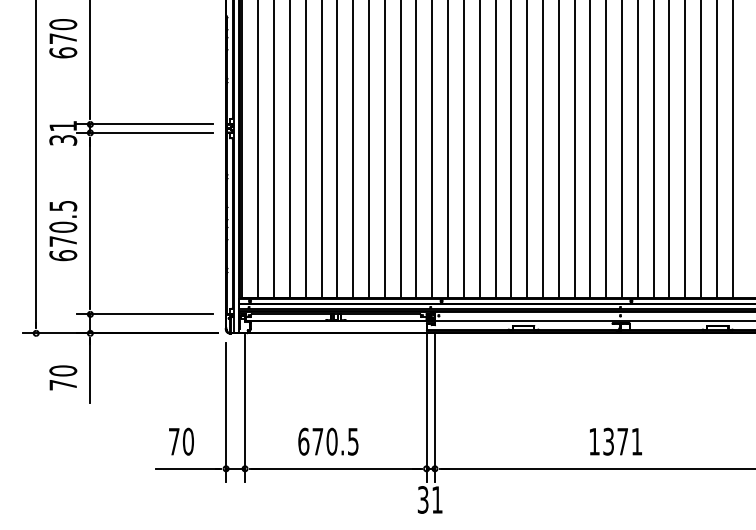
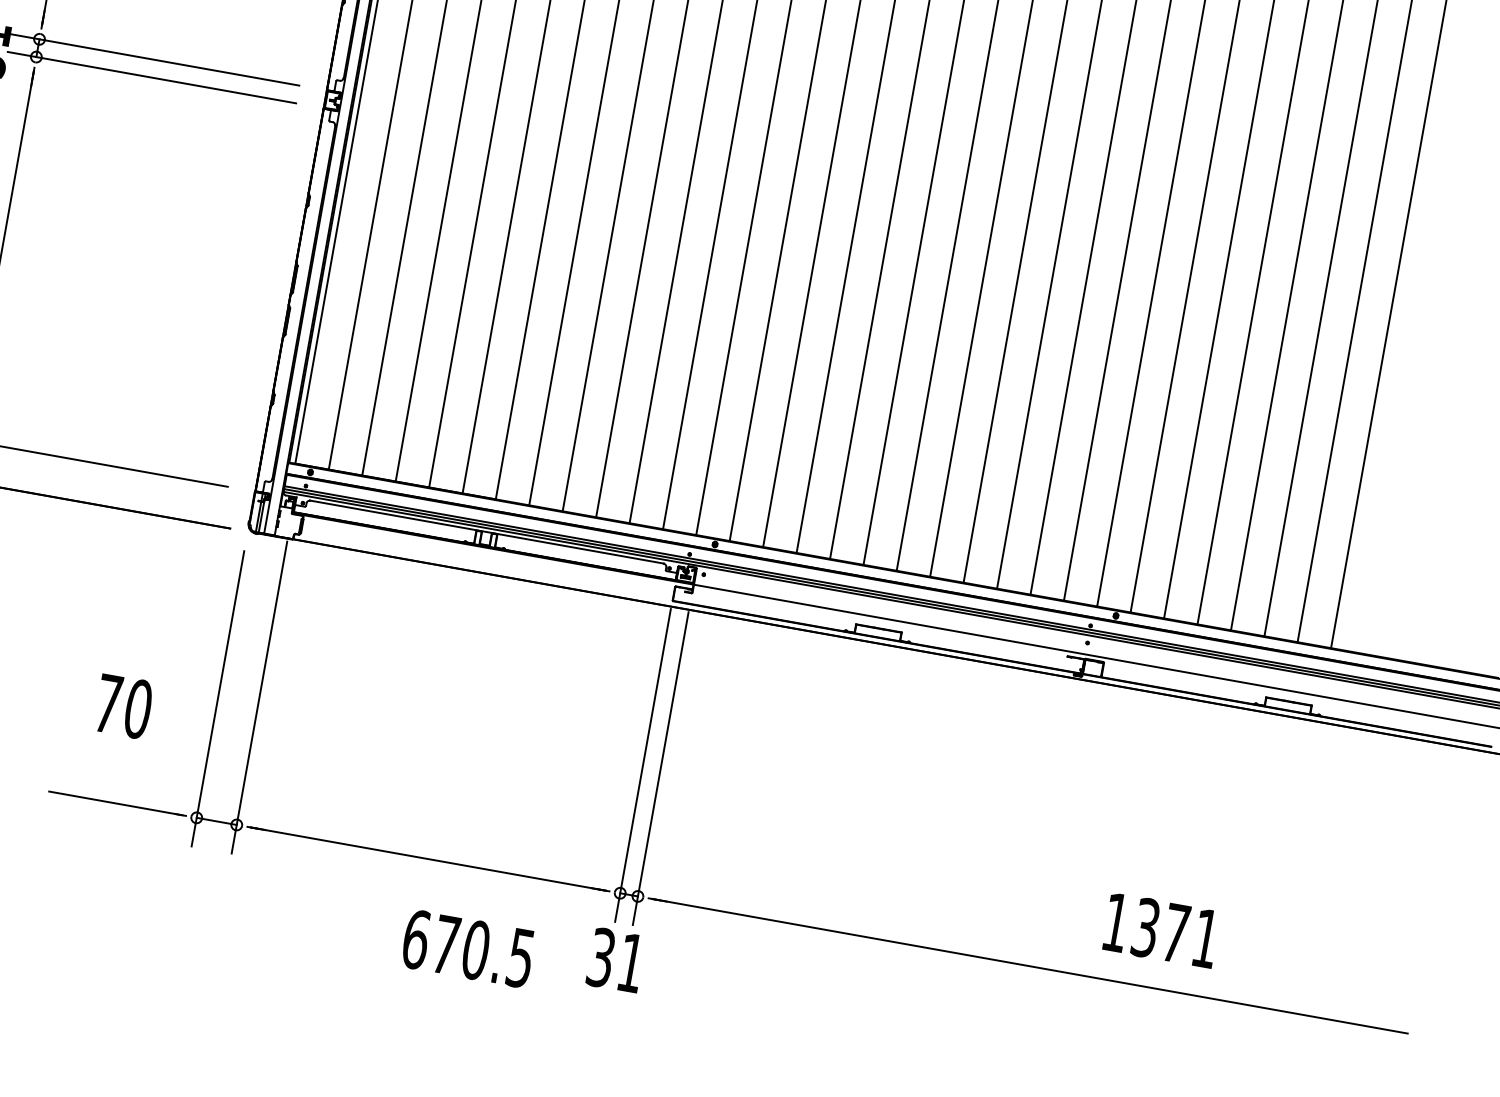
text: (181, 441) -> (123, 706), moved
text: (328, 441) -> (468, 948), moved
text: (615, 441) -> (1160, 929), moved

